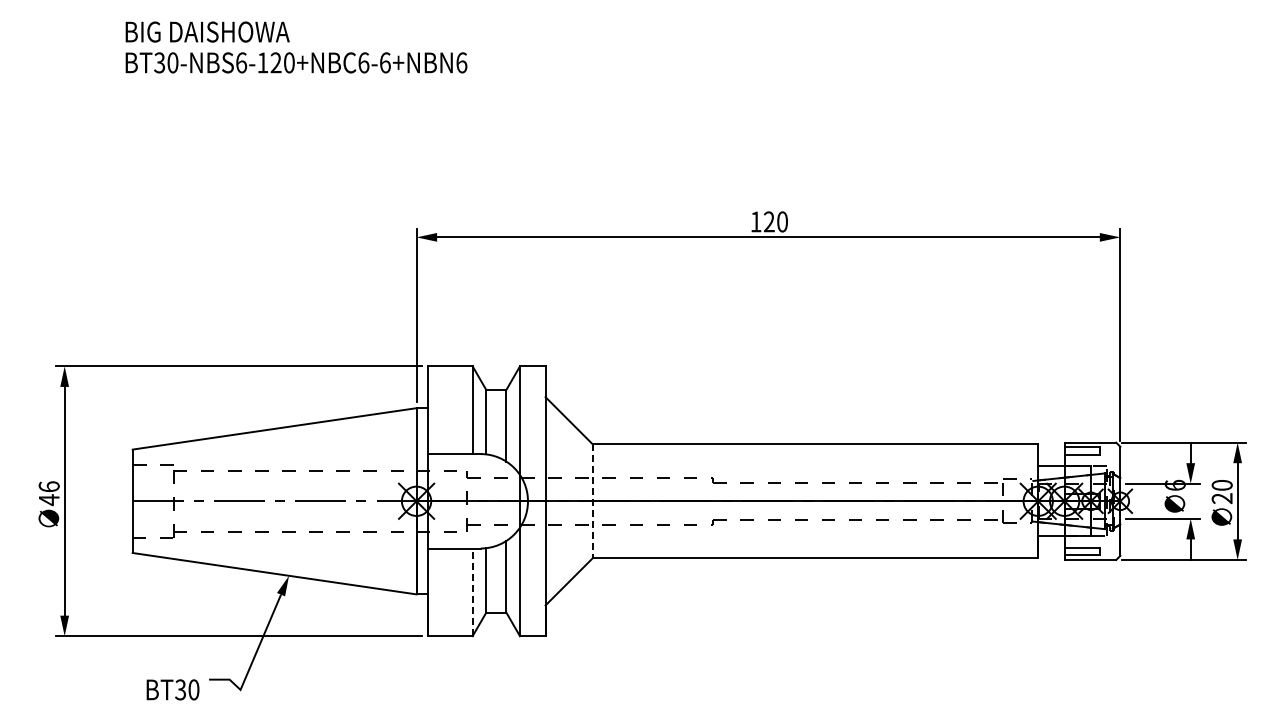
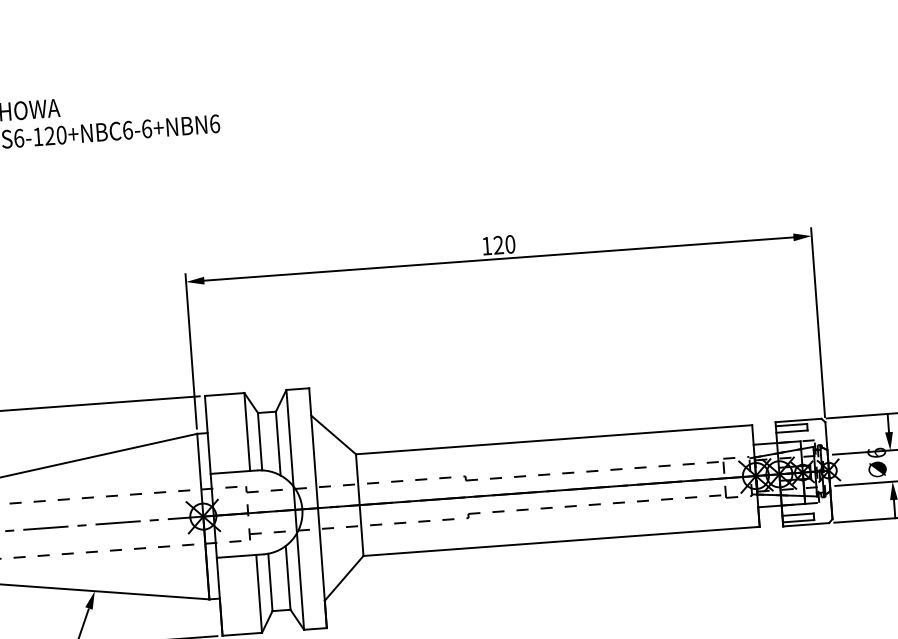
line: (592, 501) -> (359, 505), dashed -> solid
line: (472, 592) -> (259, 594), dashed -> solid

